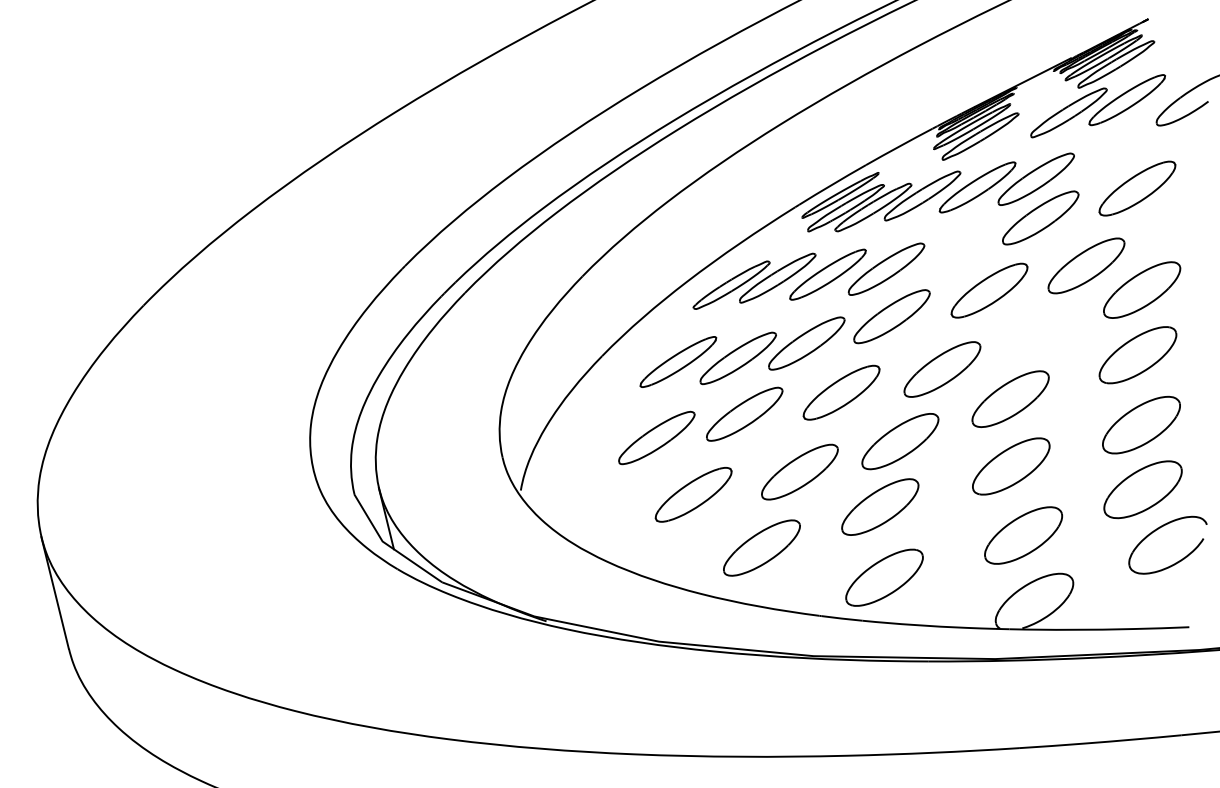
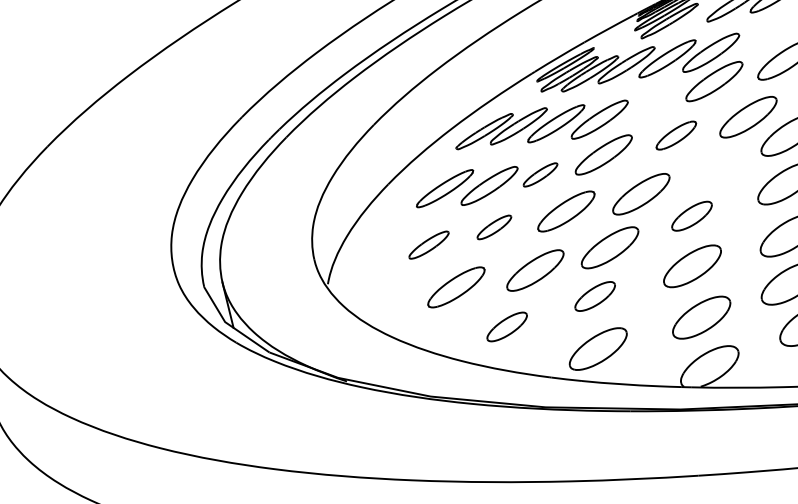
part: (989, 290) -> (676, 135), size x0.7
part: (806, 343) -> (540, 174), size x0.6
part: (1010, 398) -> (691, 215), size x0.7
part: (744, 413) -> (494, 226), size x0.6
part: (656, 437) -> (428, 244), size x0.7
part: (880, 506) -> (595, 296), size x0.7
part: (761, 547) -> (506, 326), size x0.7

